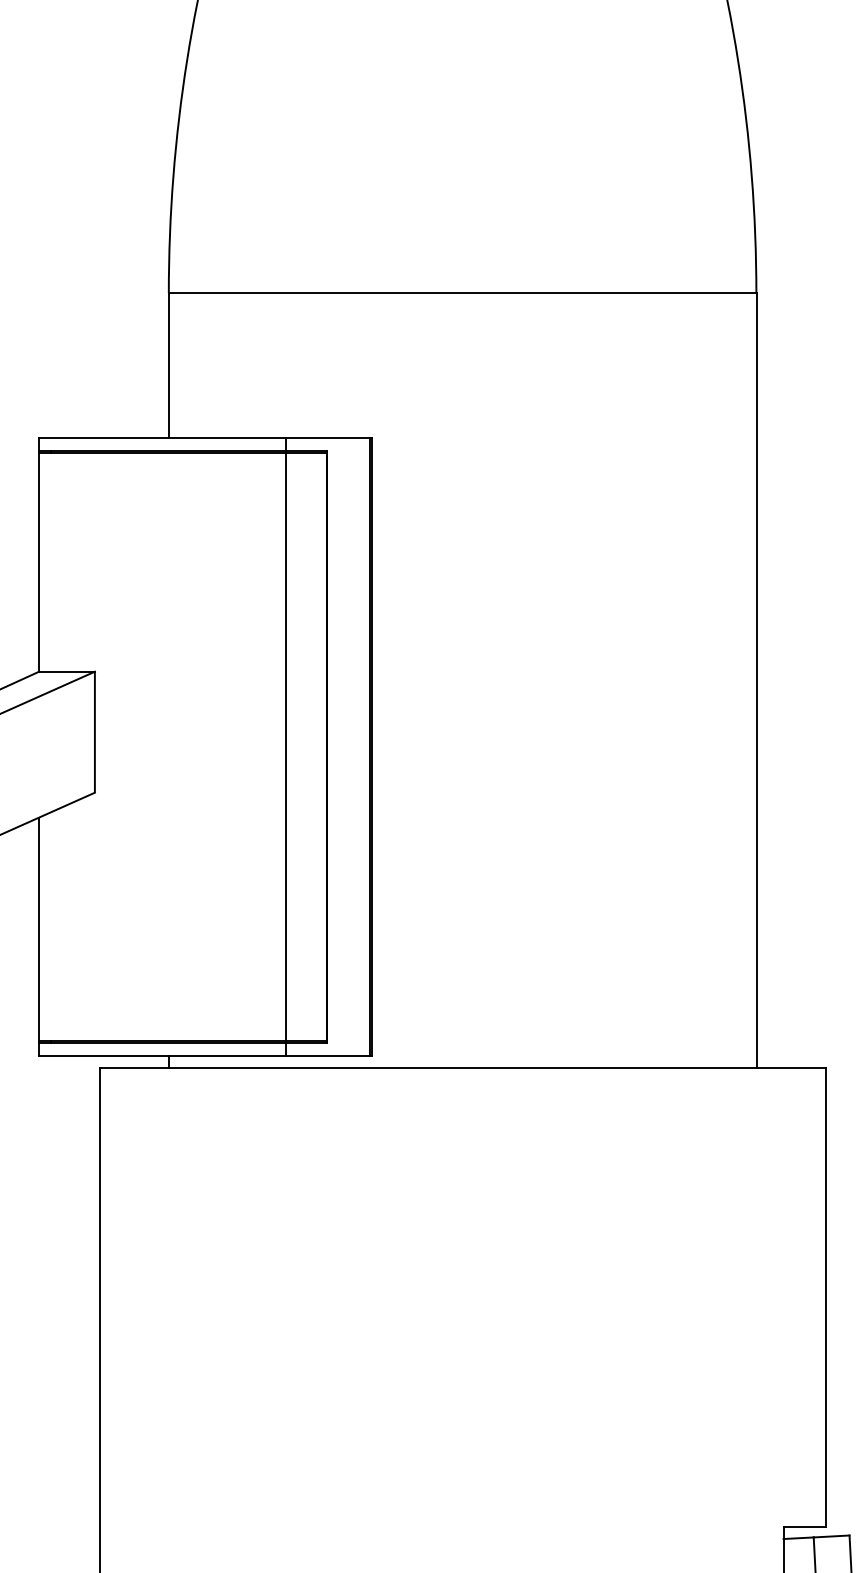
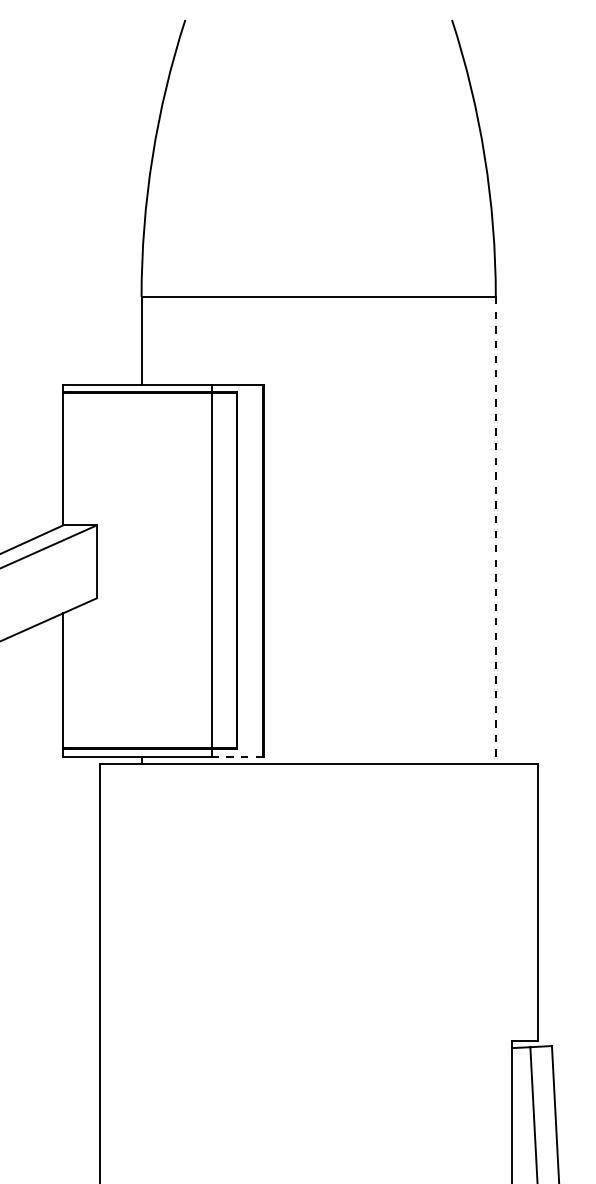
line: (755, 681) -> (495, 531), solid -> dashed
line: (327, 1055) -> (237, 756), solid -> dashed

